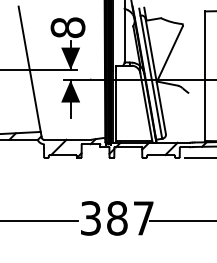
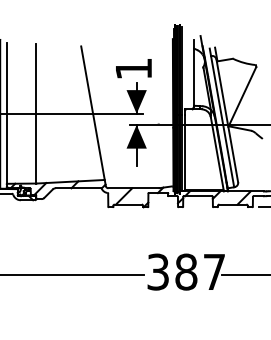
text: (67, 27) -> (133, 68), 8 -> 1

